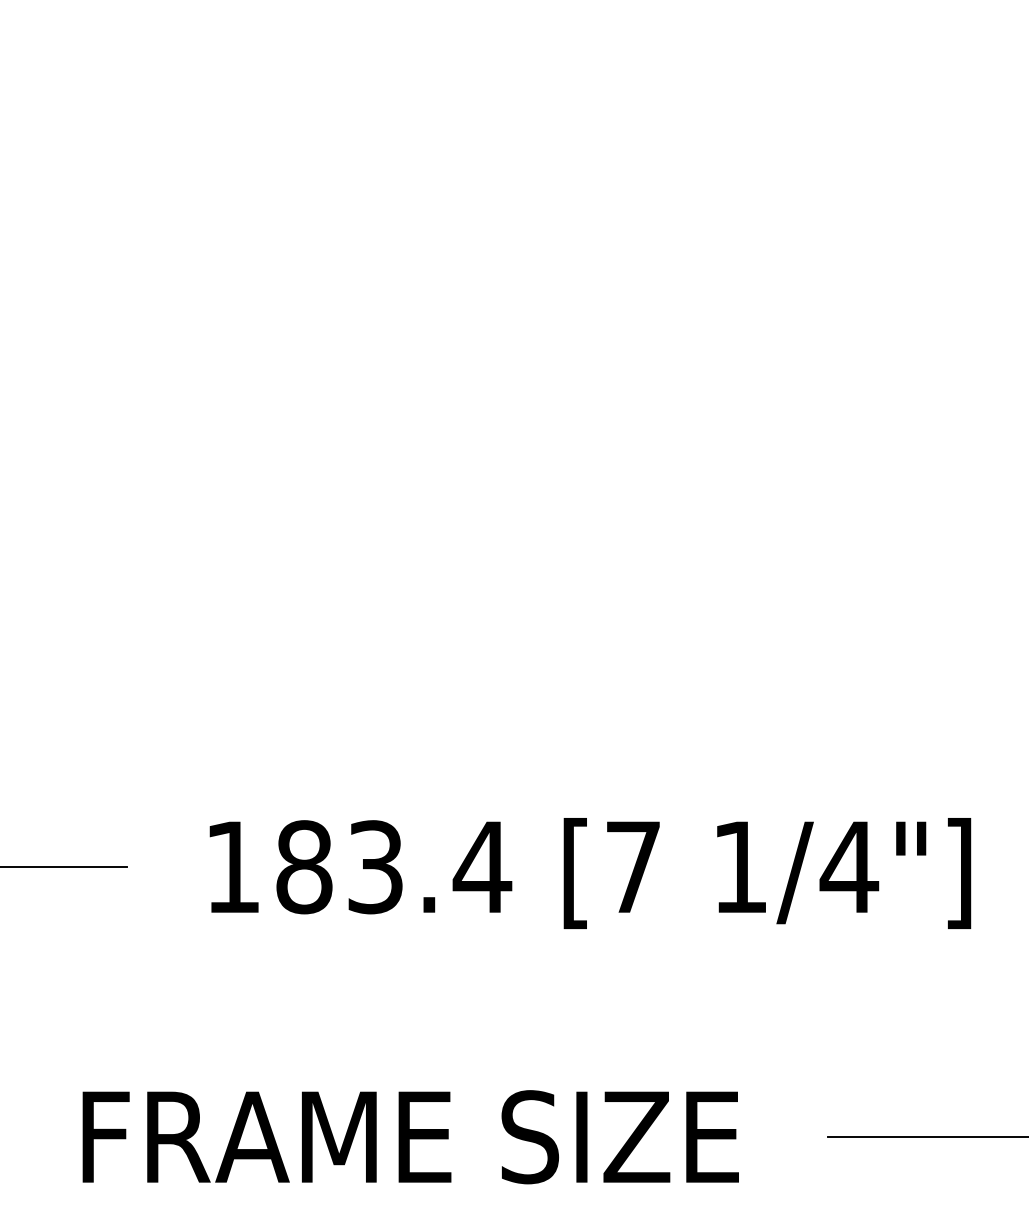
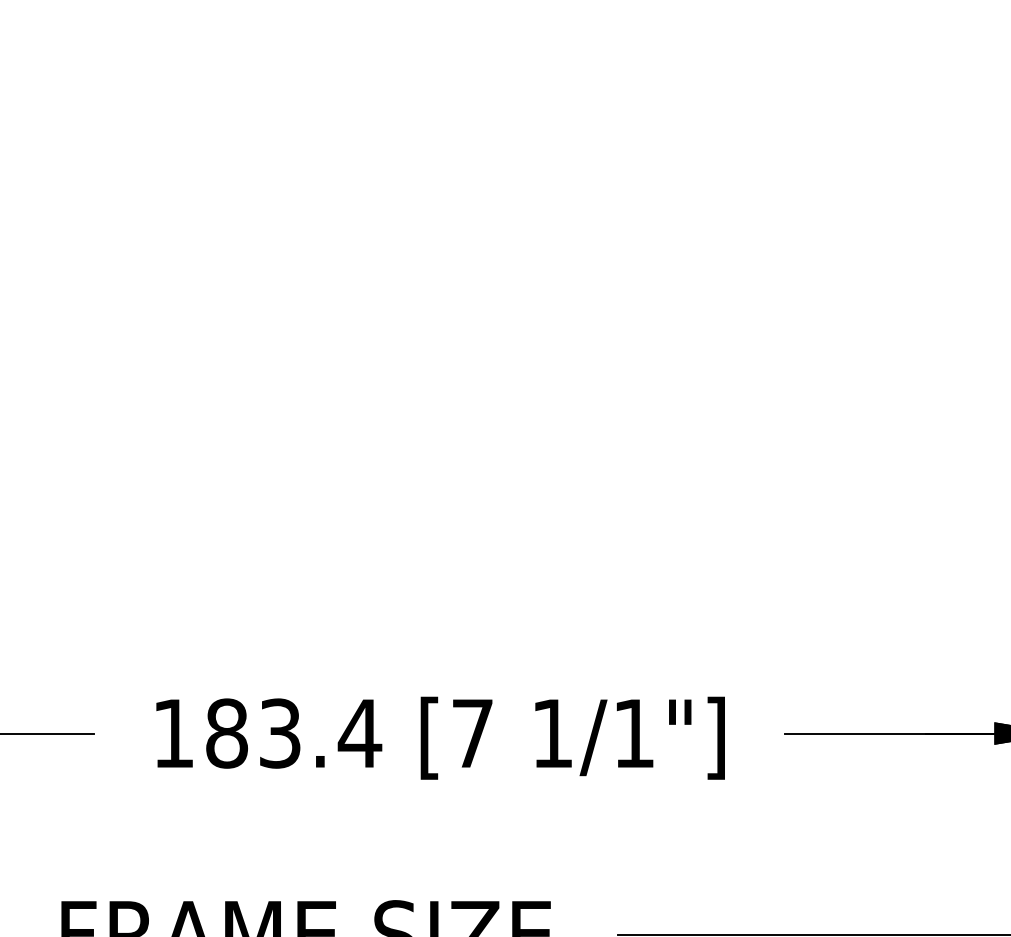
text: (848, 867) -> (633, 733), 1/4"] -> 1/1"]

